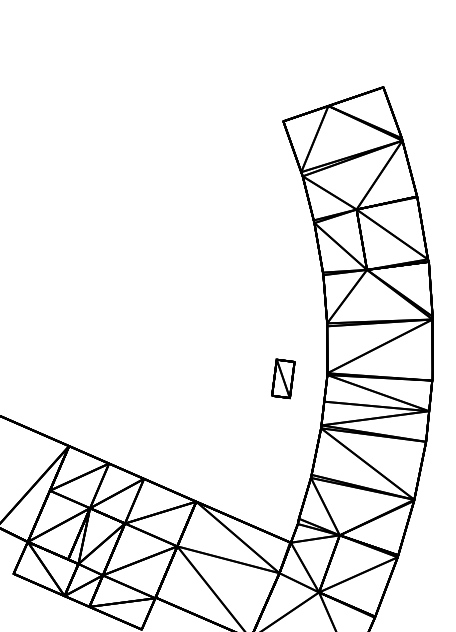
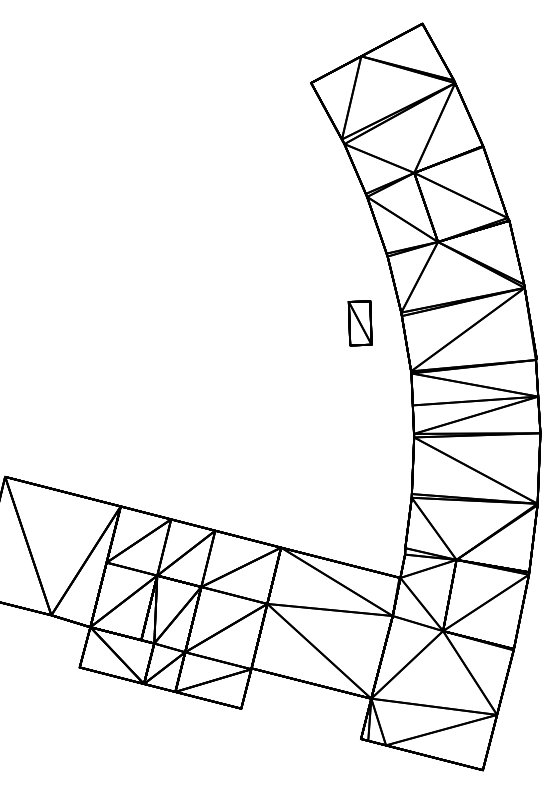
part: (282, 378) -> (359, 323), moved

